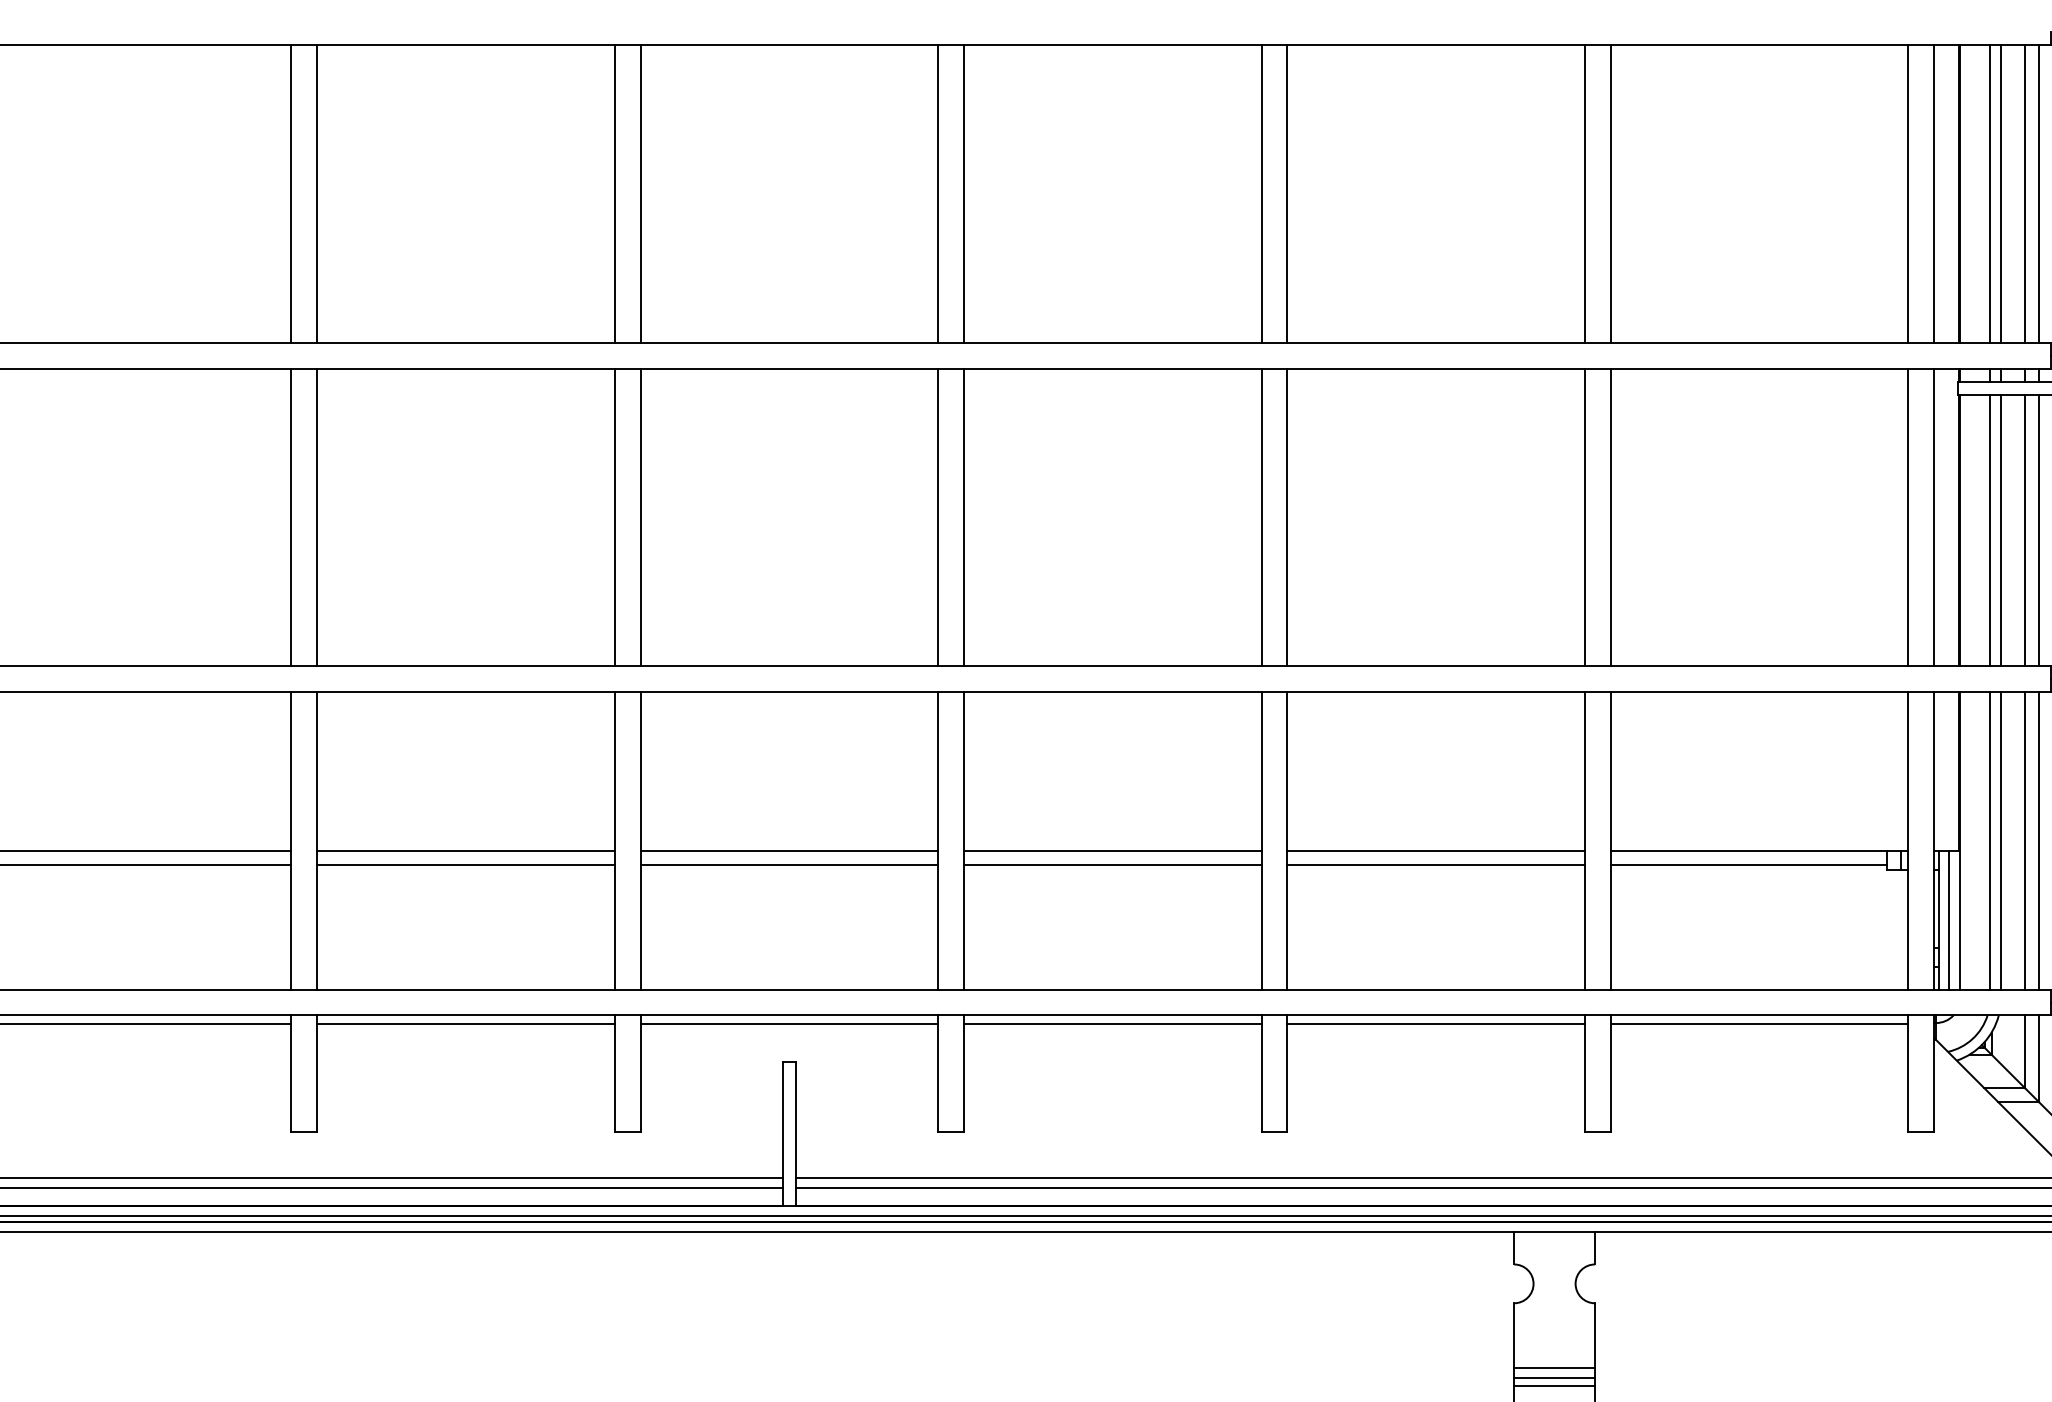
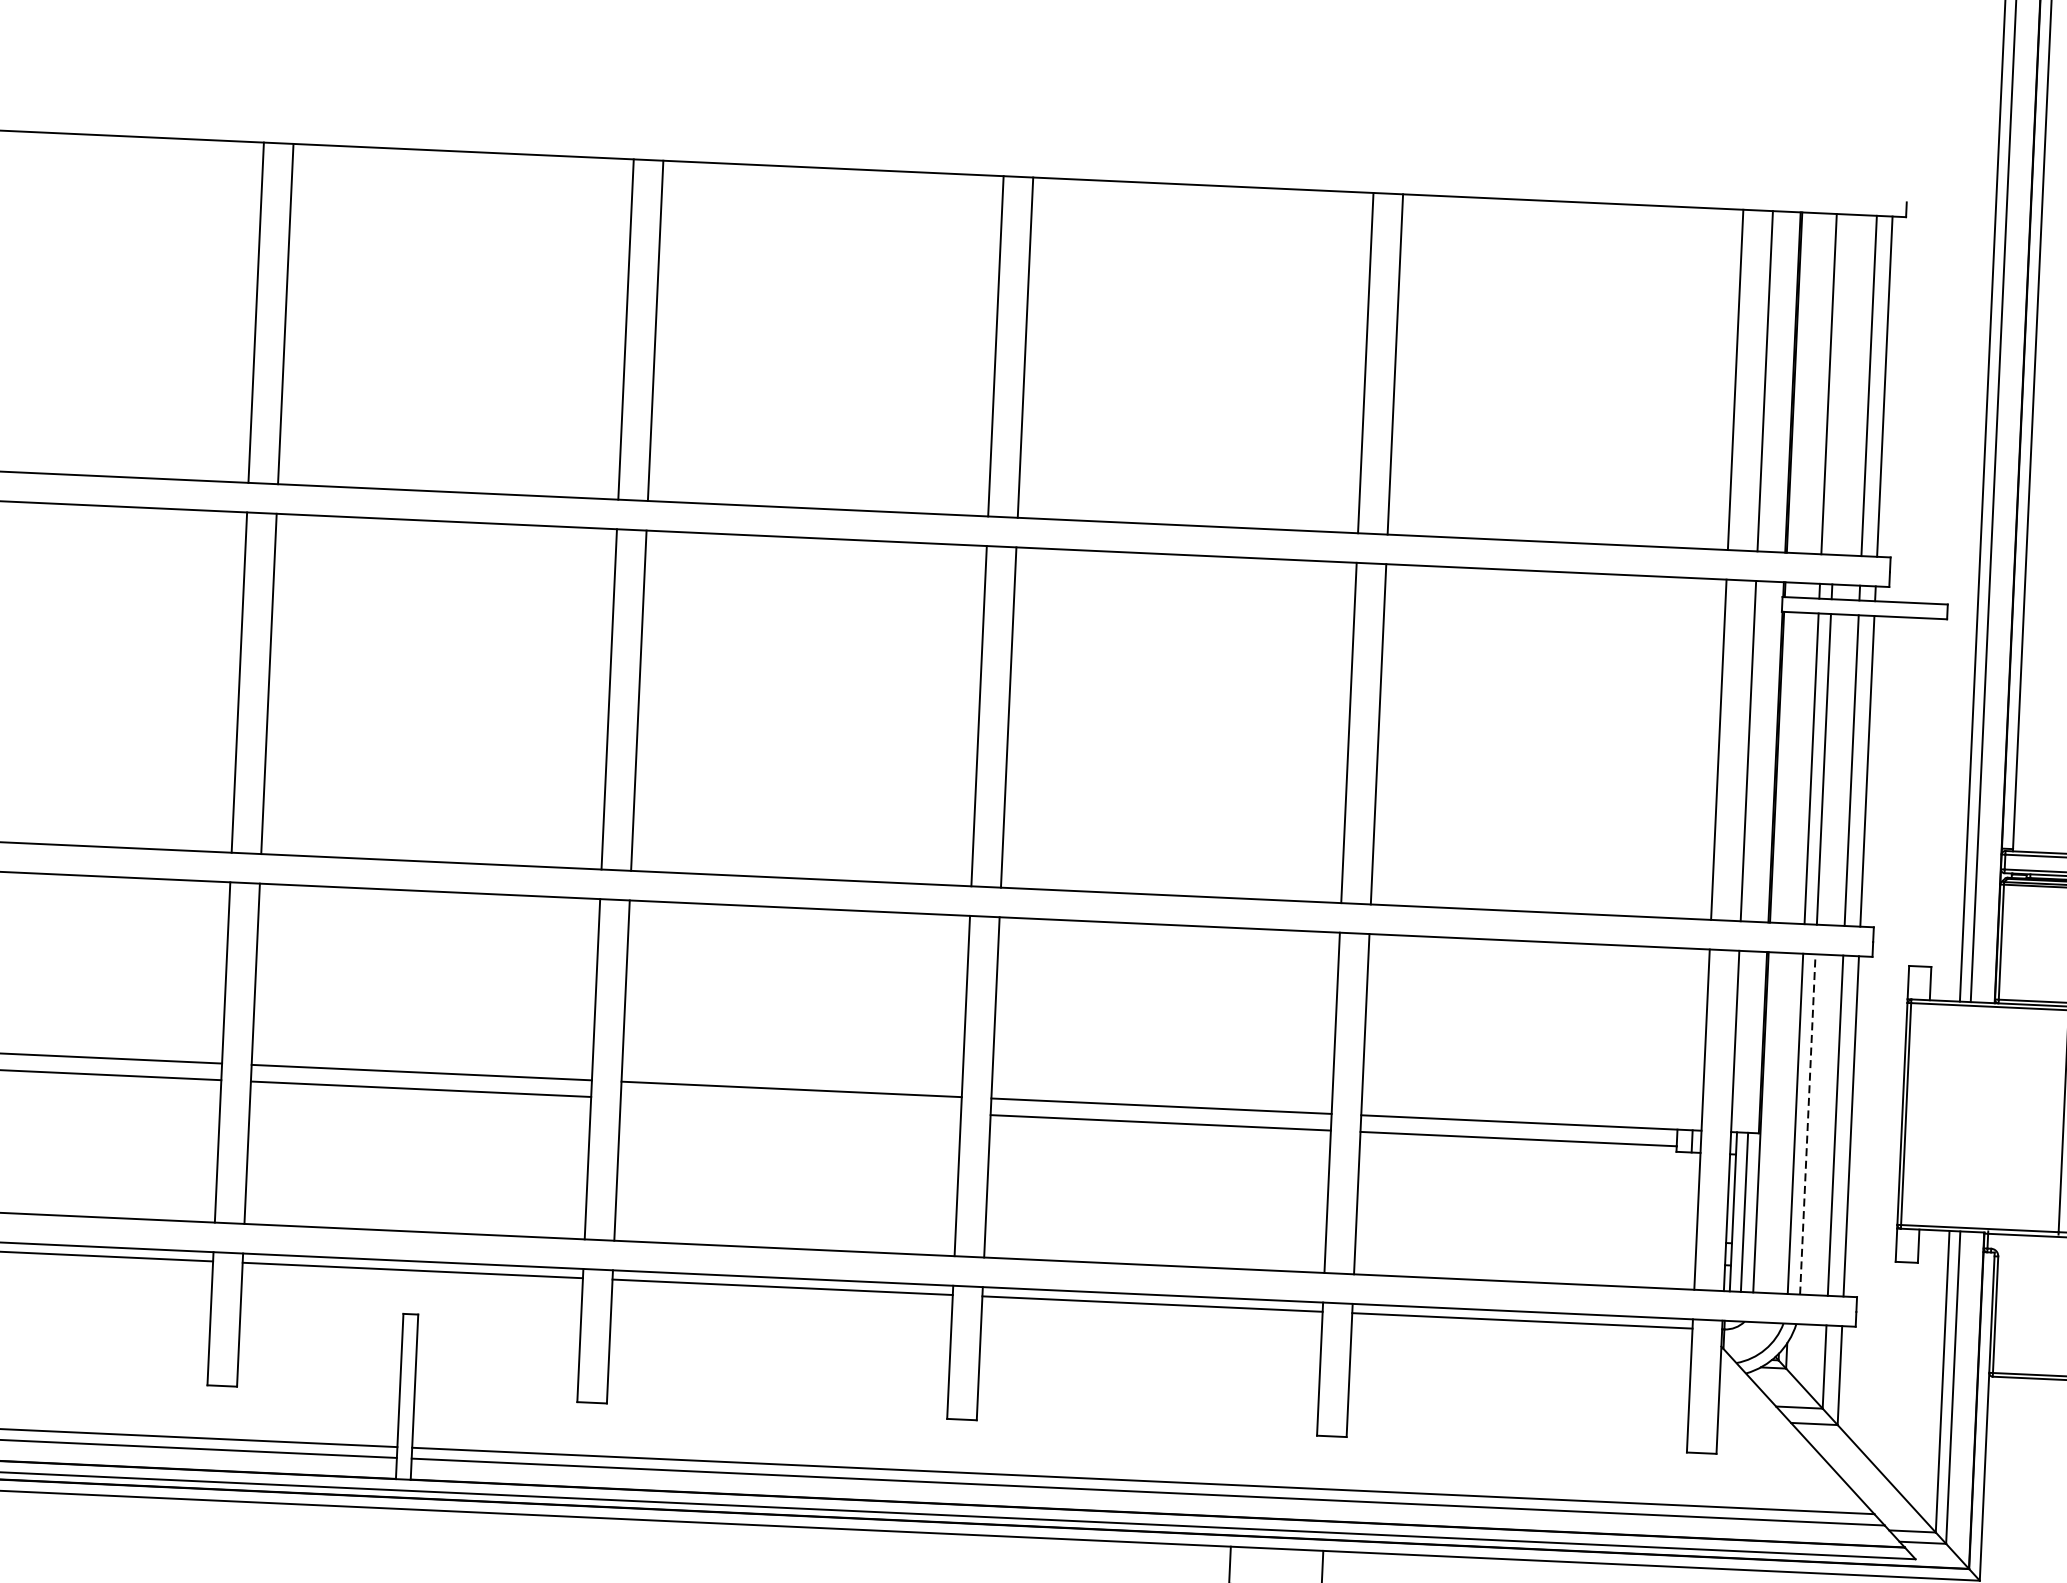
line: (2000, 193) -> (1841, 384), removed
line: (2000, 840) -> (1807, 1124), solid -> dashed
line: (1112, 865) -> (790, 1106), removed

